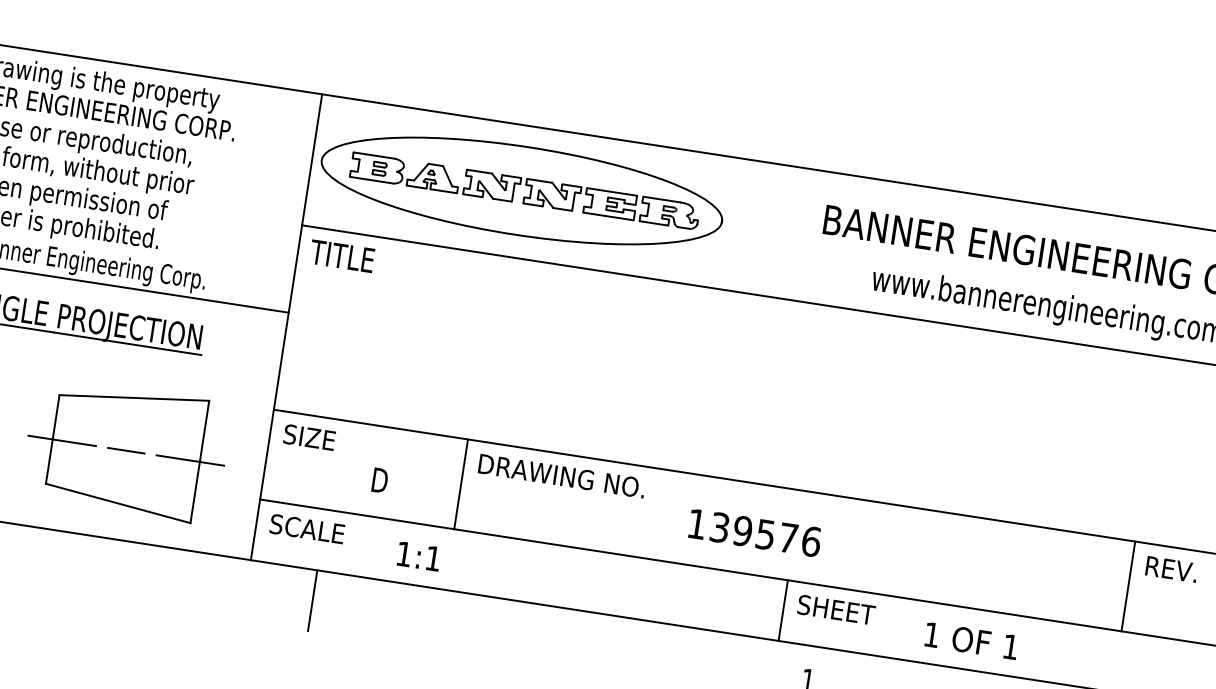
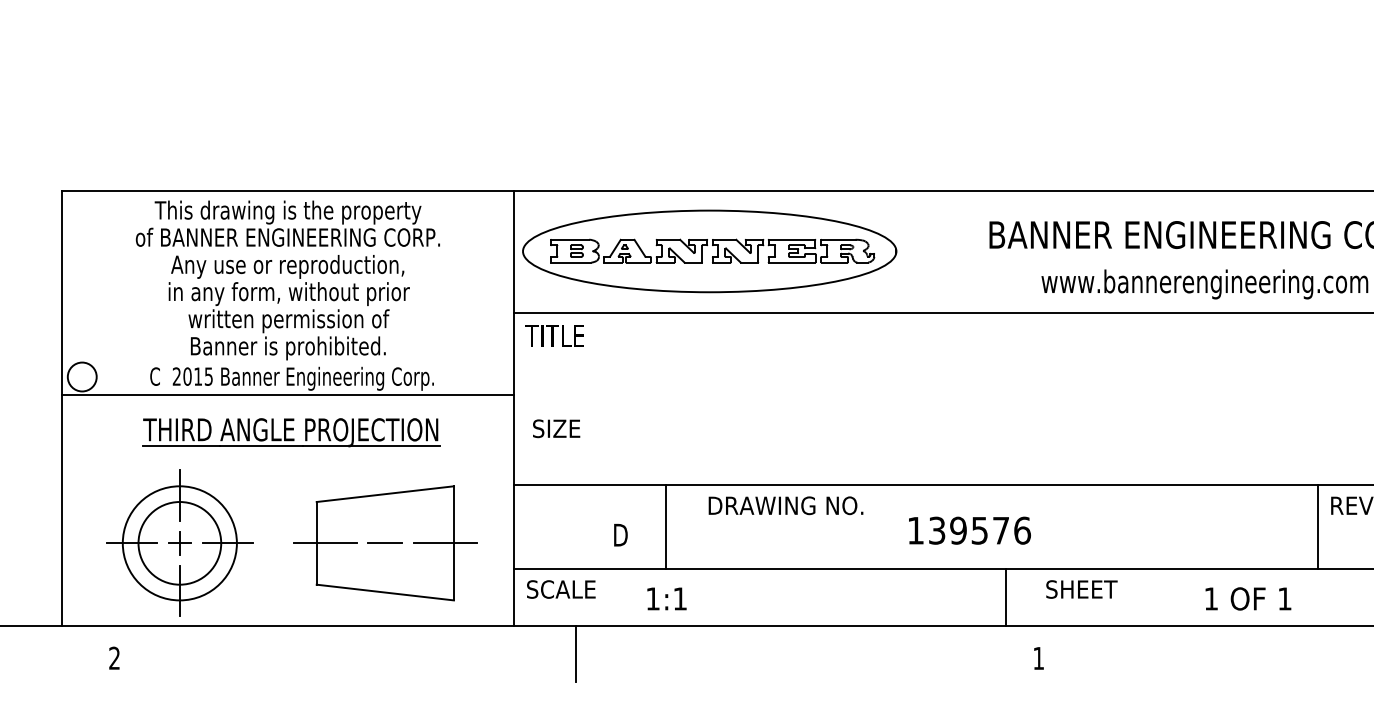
text: (309, 437) -> (556, 428), moved
line: (461, 484) -> (666, 527), moved
text: (836, 609) -> (1081, 589), moved
text: (971, 640) -> (1248, 598), moved

